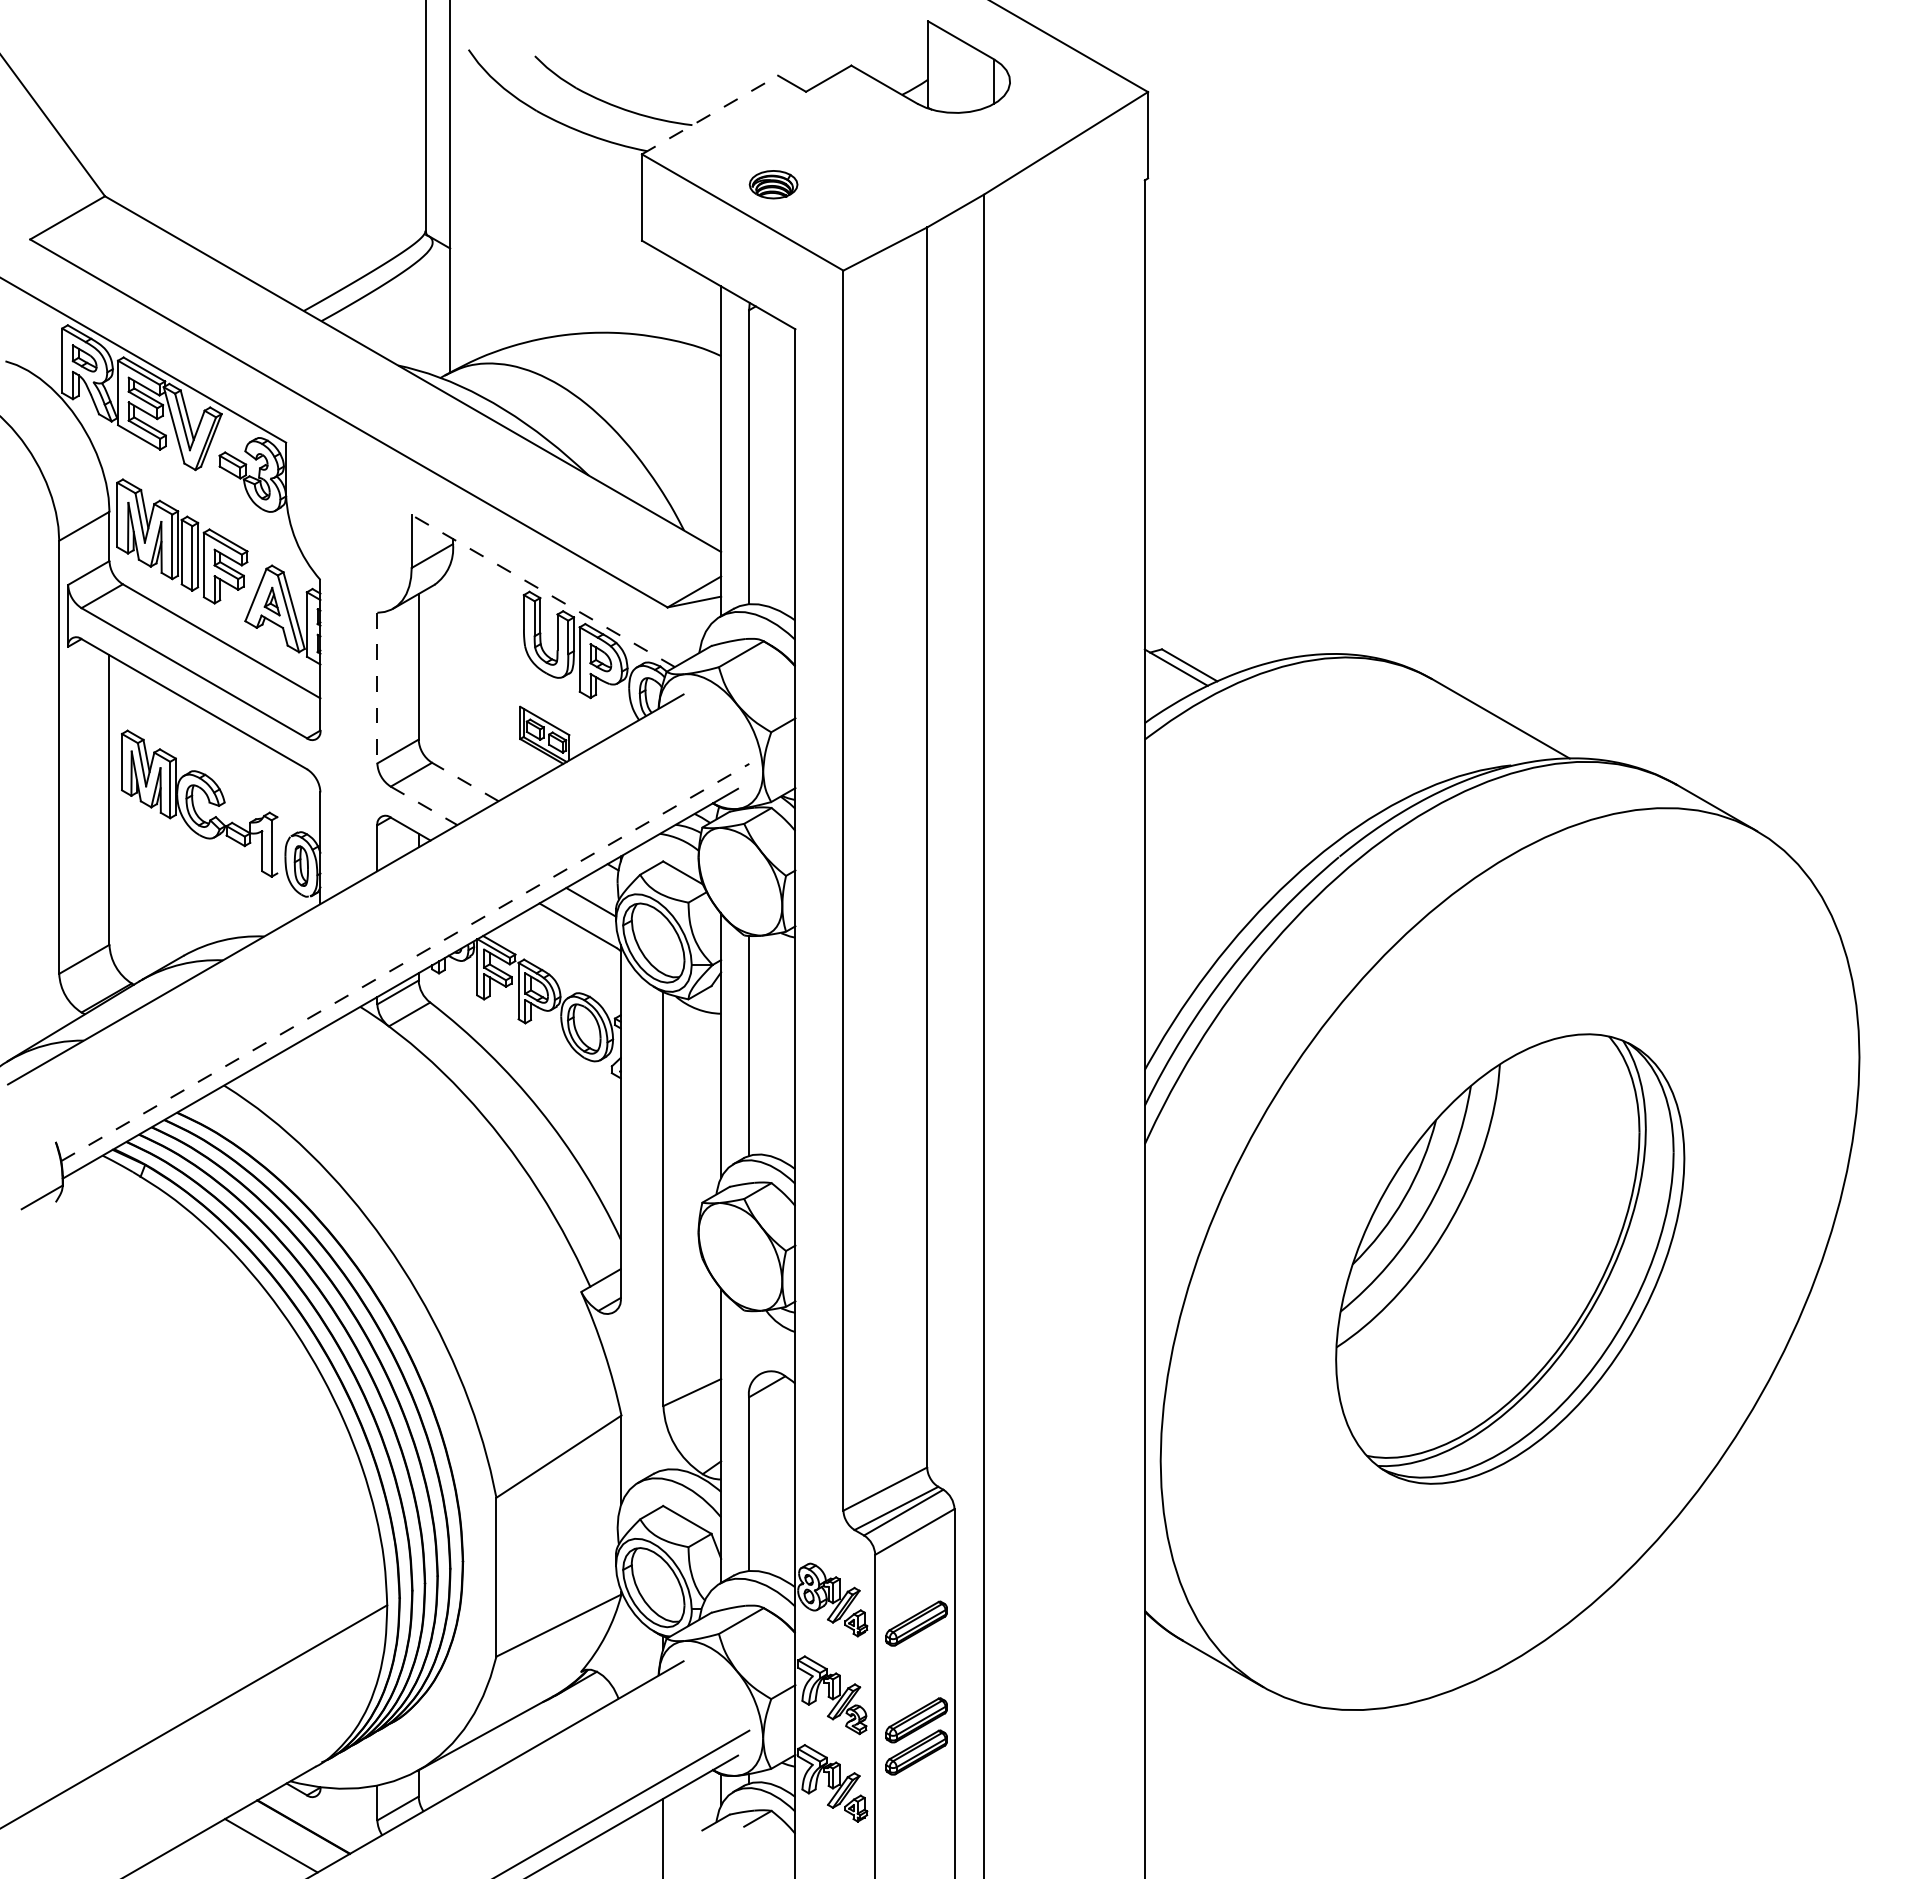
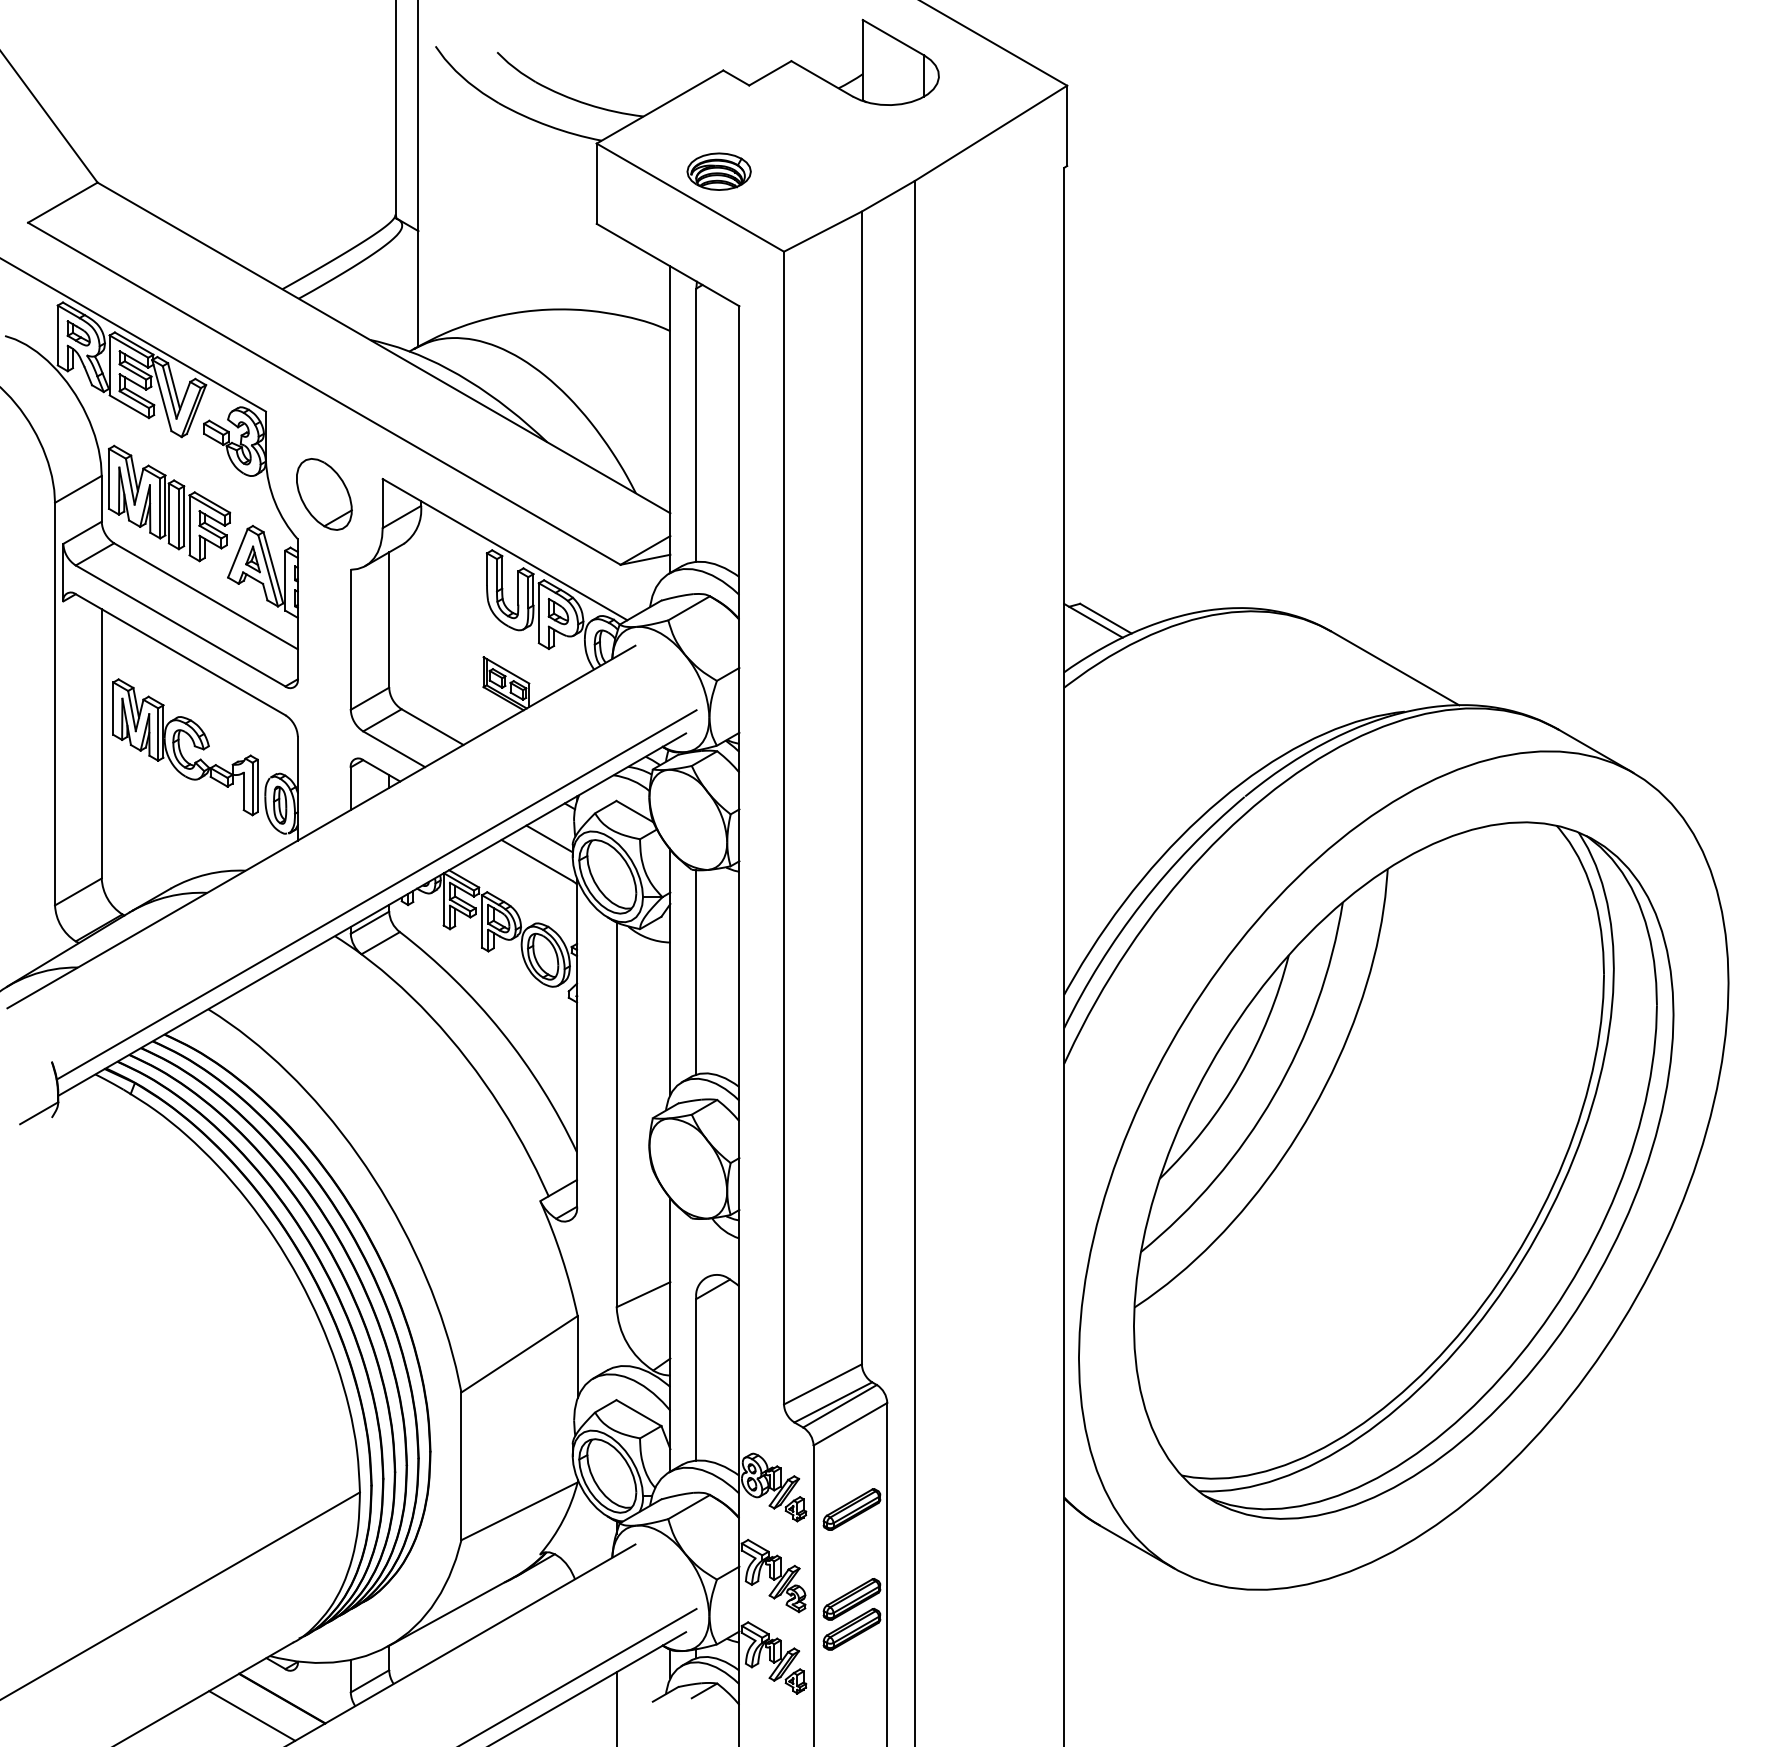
line: (710, 115) -> (660, 107), dashed -> solid
part: (773, 184) -> (719, 171), size x1.43
part: (348, 531) -> (323, 494), added
line: (543, 591) -> (505, 549), dashed -> solid
line: (377, 688) -> (350, 640), dashed -> solid
line: (464, 781) -> (431, 726), dashed -> solid
line: (424, 806) -> (394, 749), dashed -> solid
line: (277, 845) -> (257, 786), added
line: (405, 962) -> (376, 894), dashed -> solid
part: (1510, 1258) -> (1404, 1170), size x1.67

